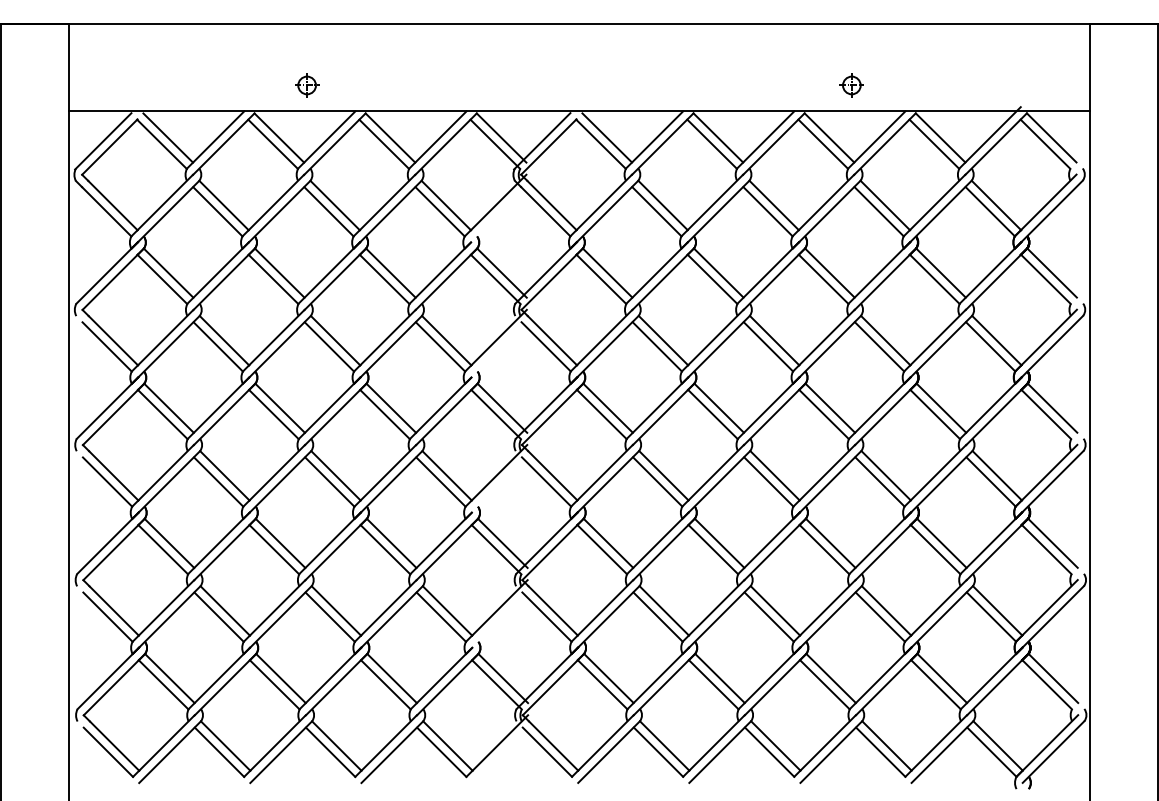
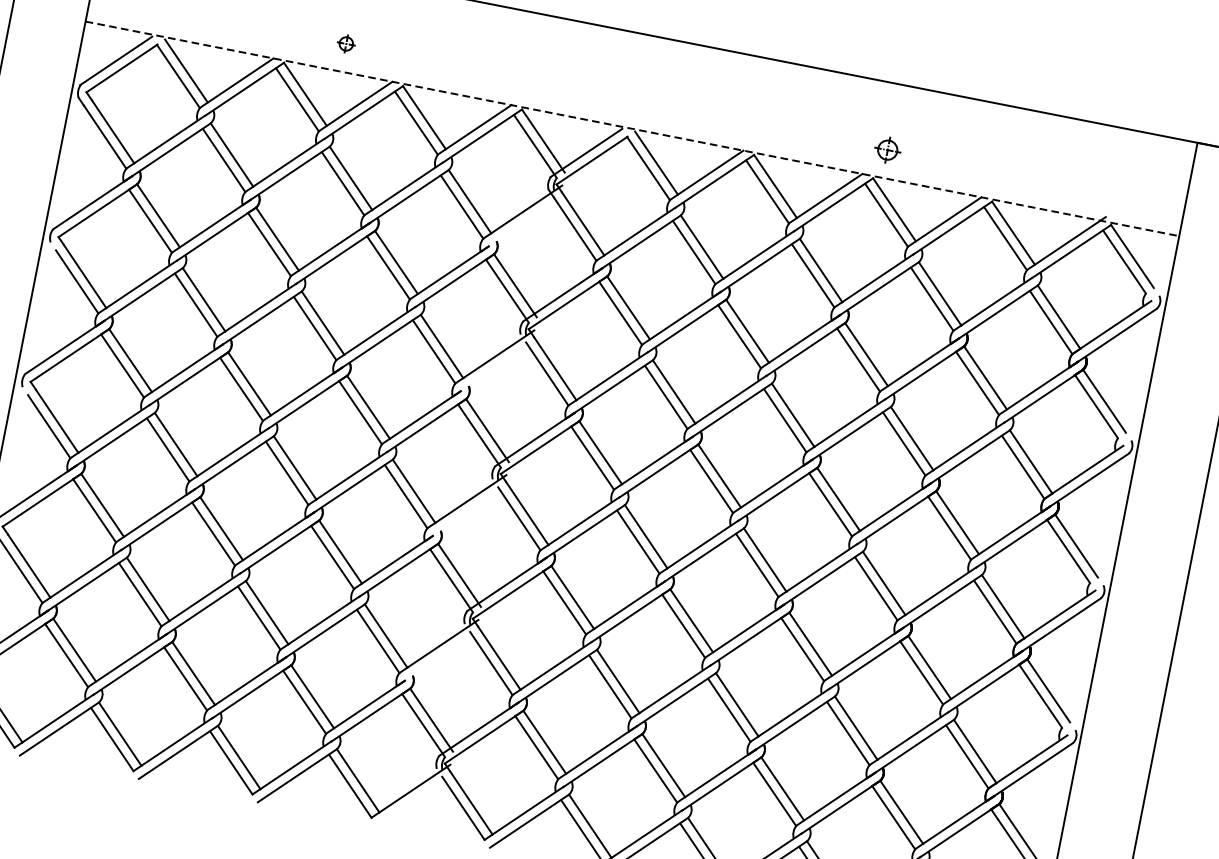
part: (307, 85) -> (346, 44), size x0.7
part: (851, 85) -> (887, 150), moved
line: (579, 111) -> (632, 129), solid -> dashed

